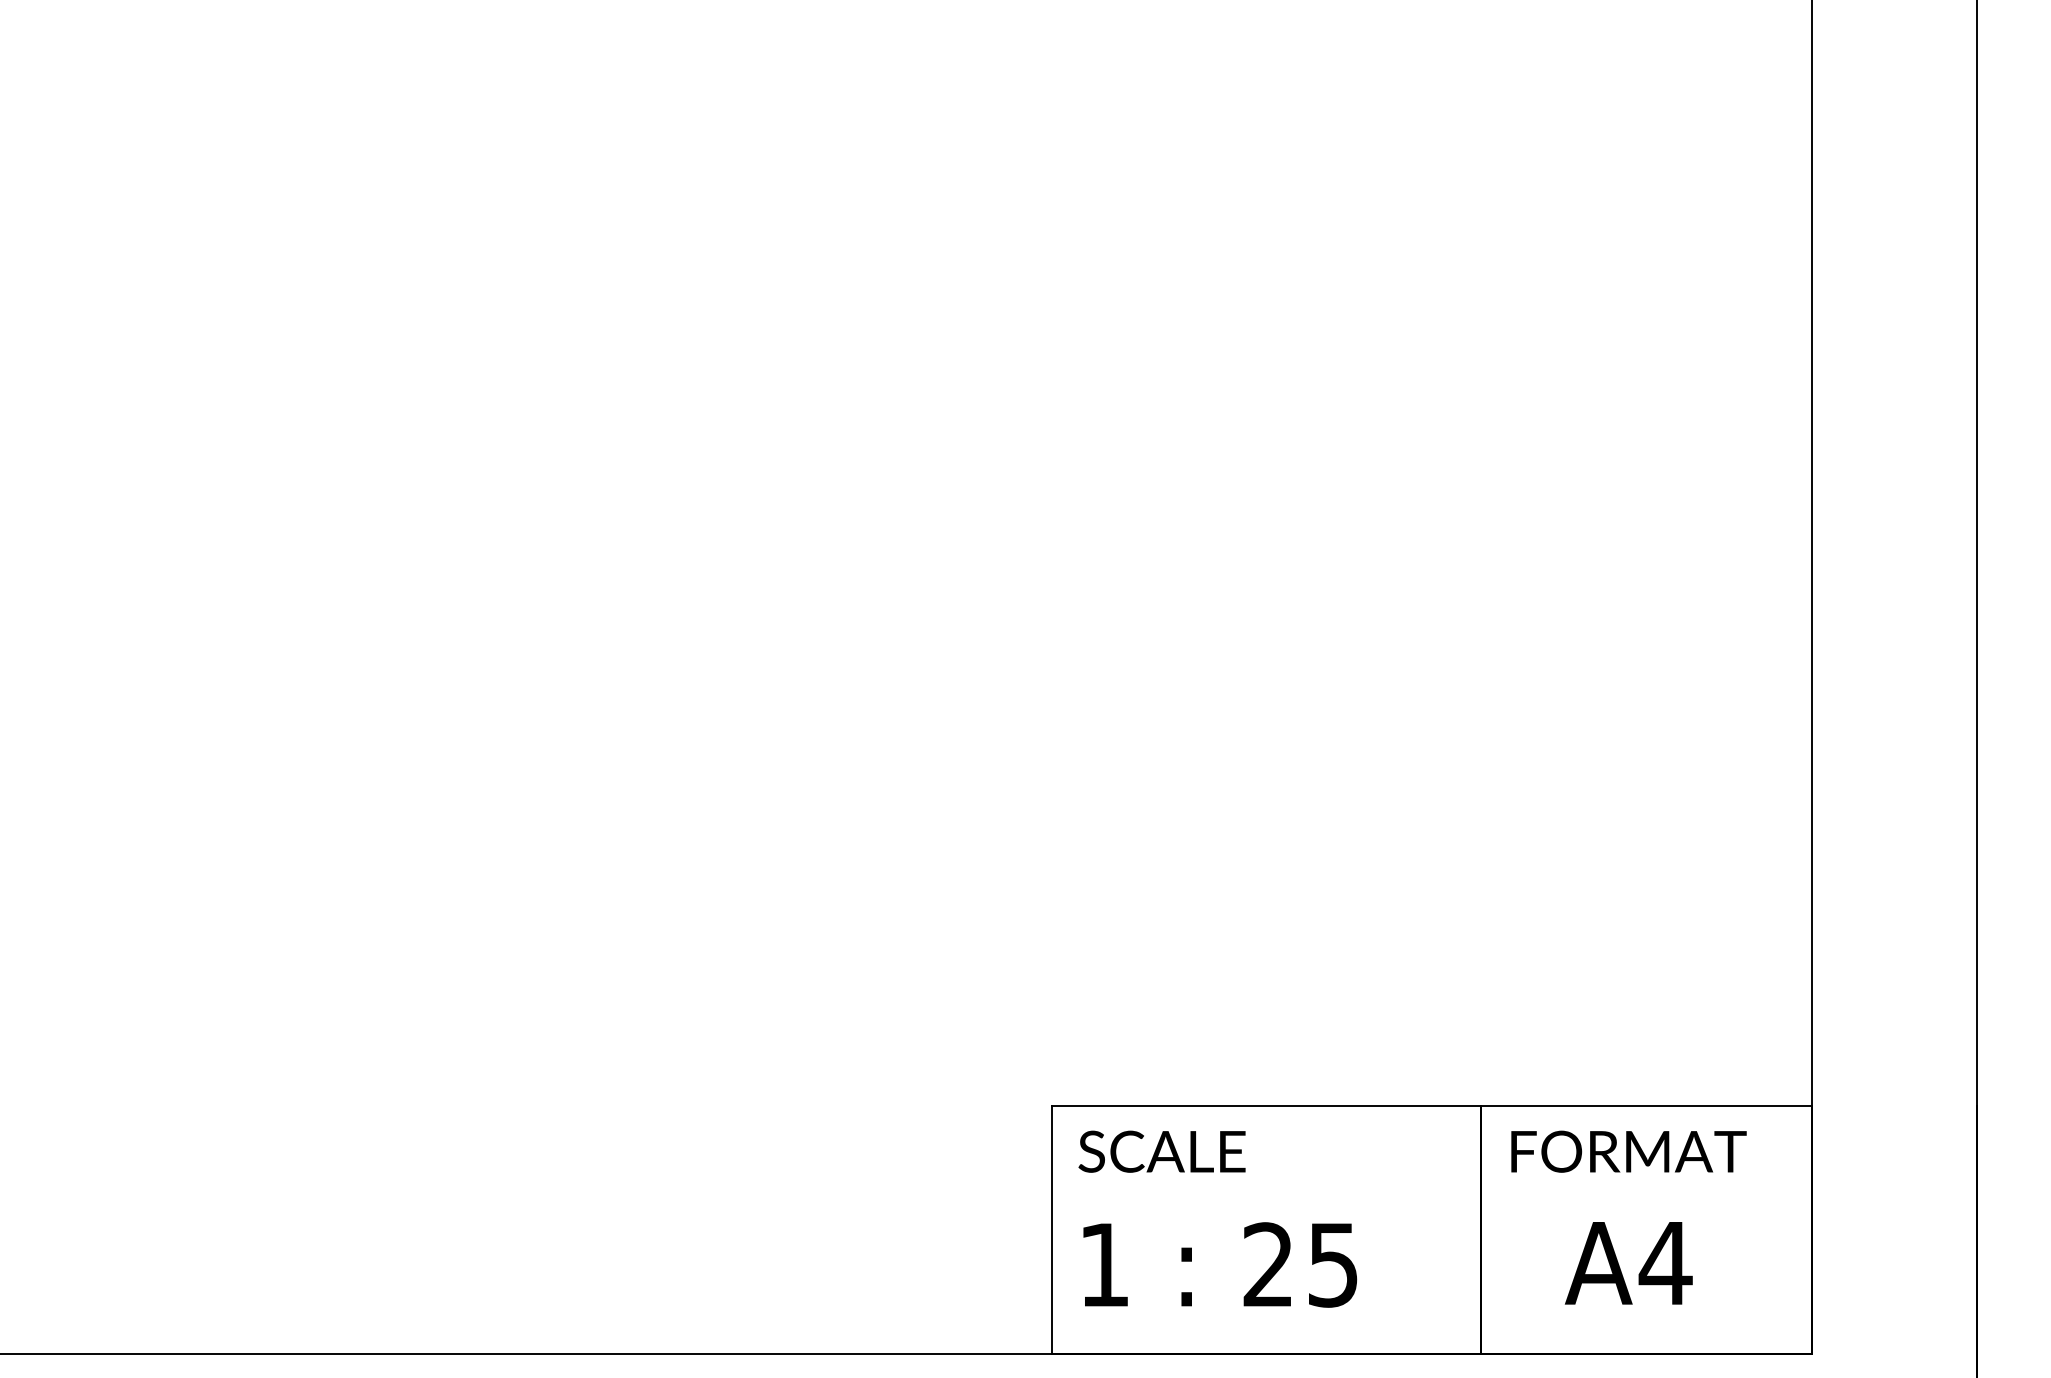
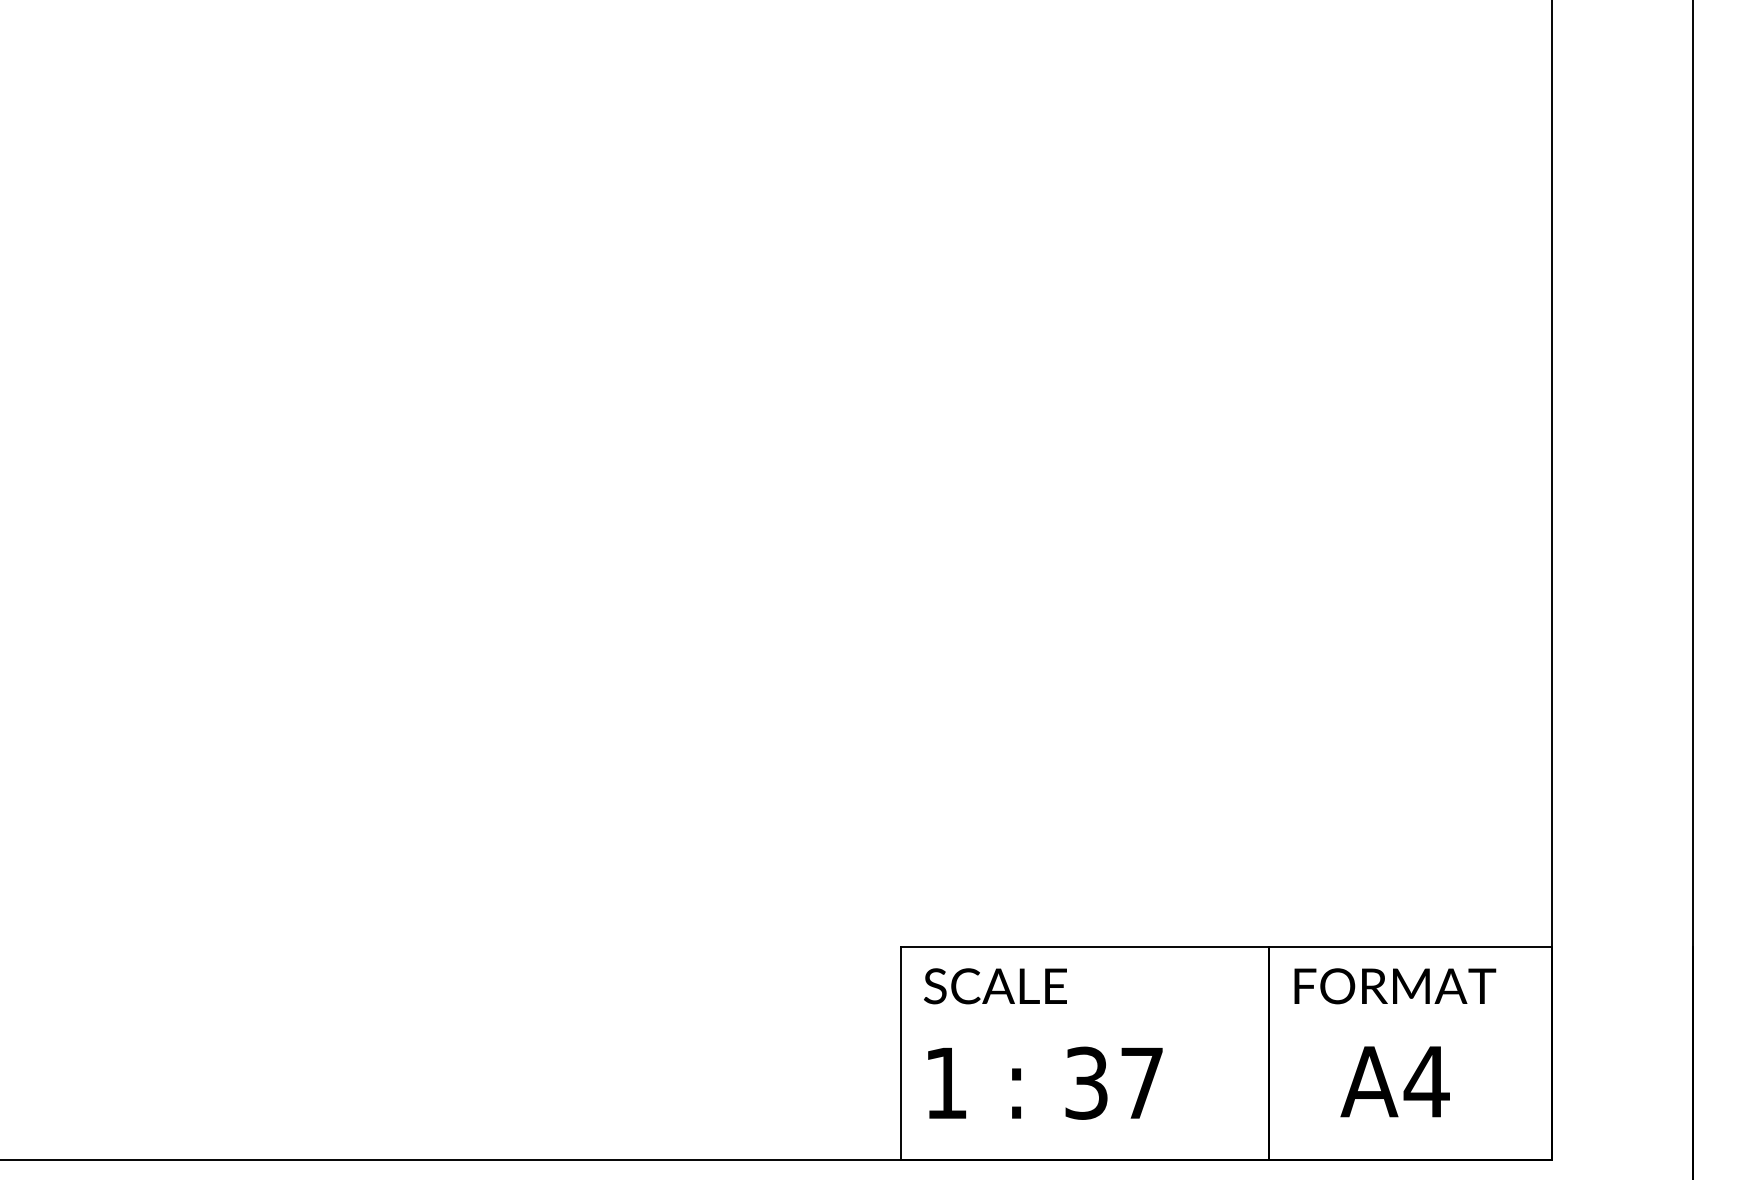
text: (1300, 1264) -> (1114, 1082), 25 -> 37

